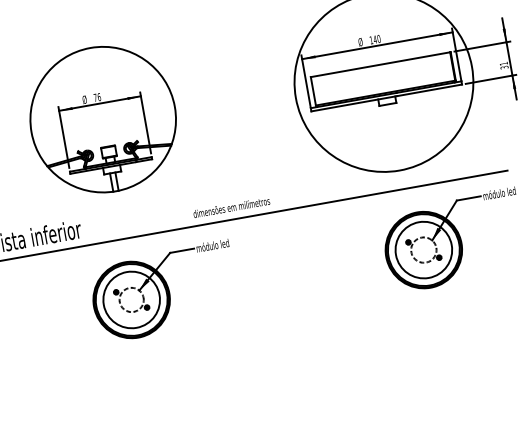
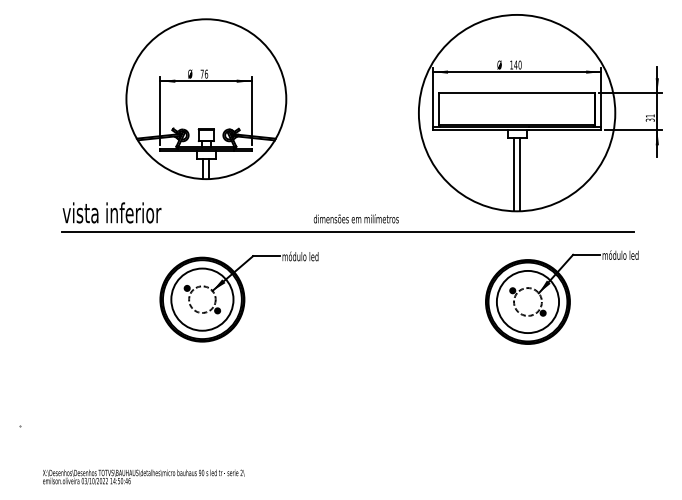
line: (396, 136) -> (520, 174), added
line: (391, 137) -> (514, 174), added
text: (230, 207) -> (355, 218), moved

